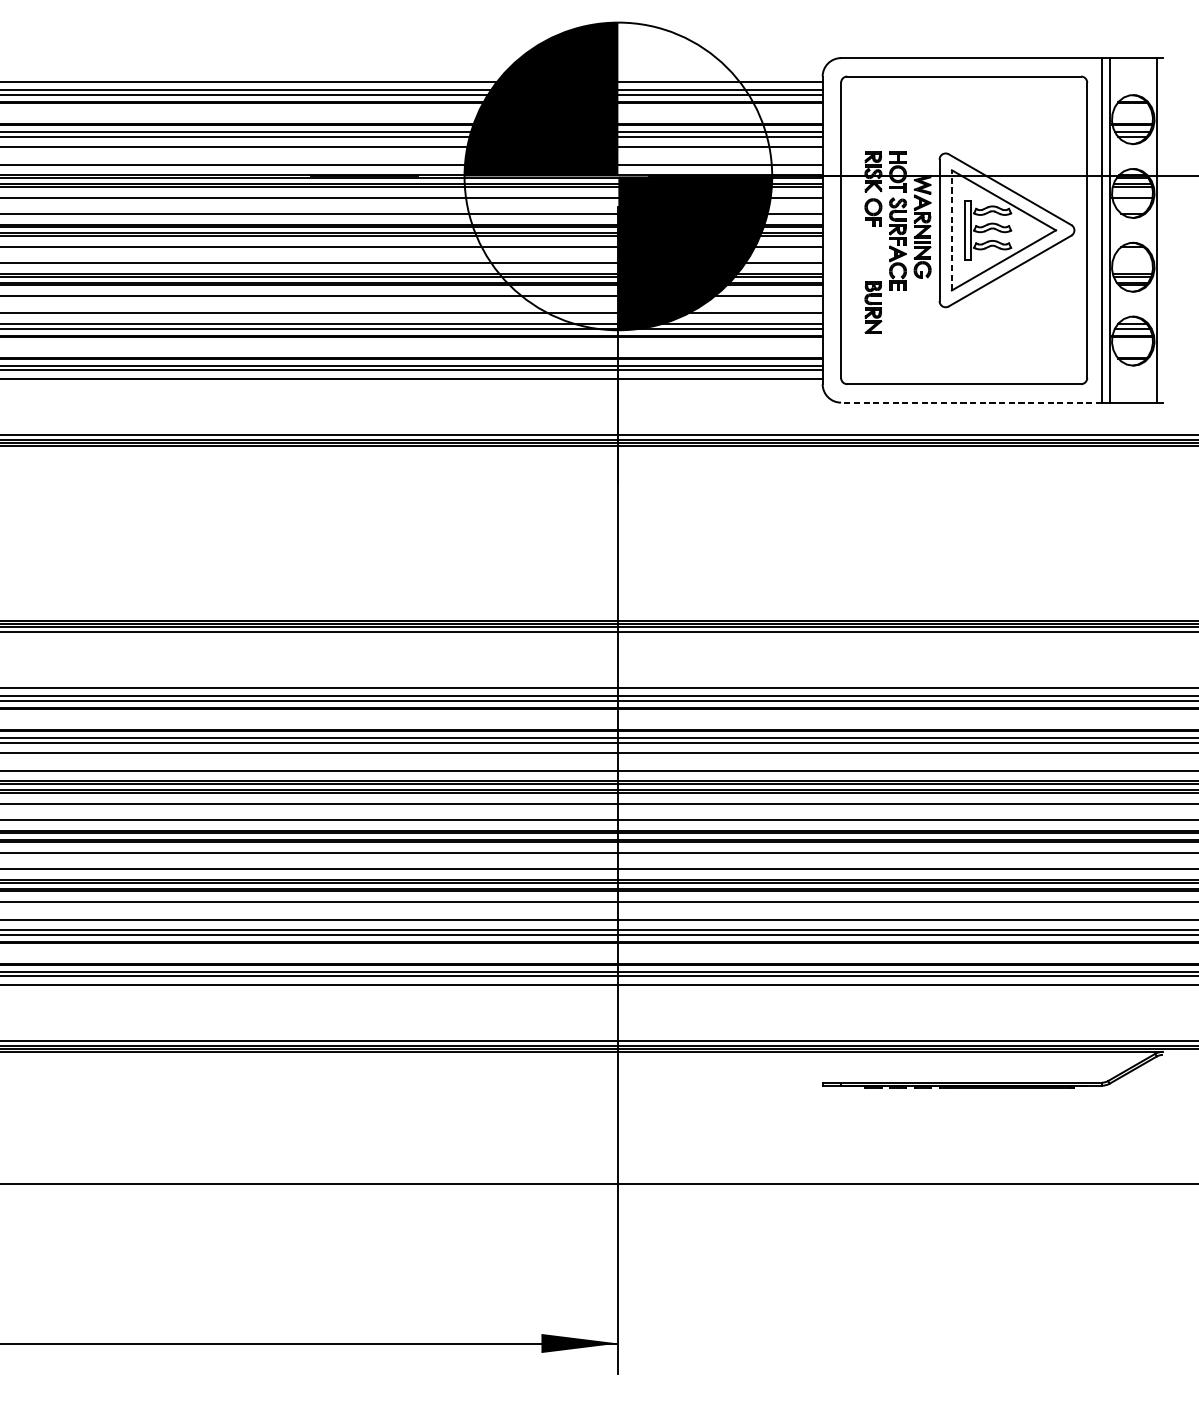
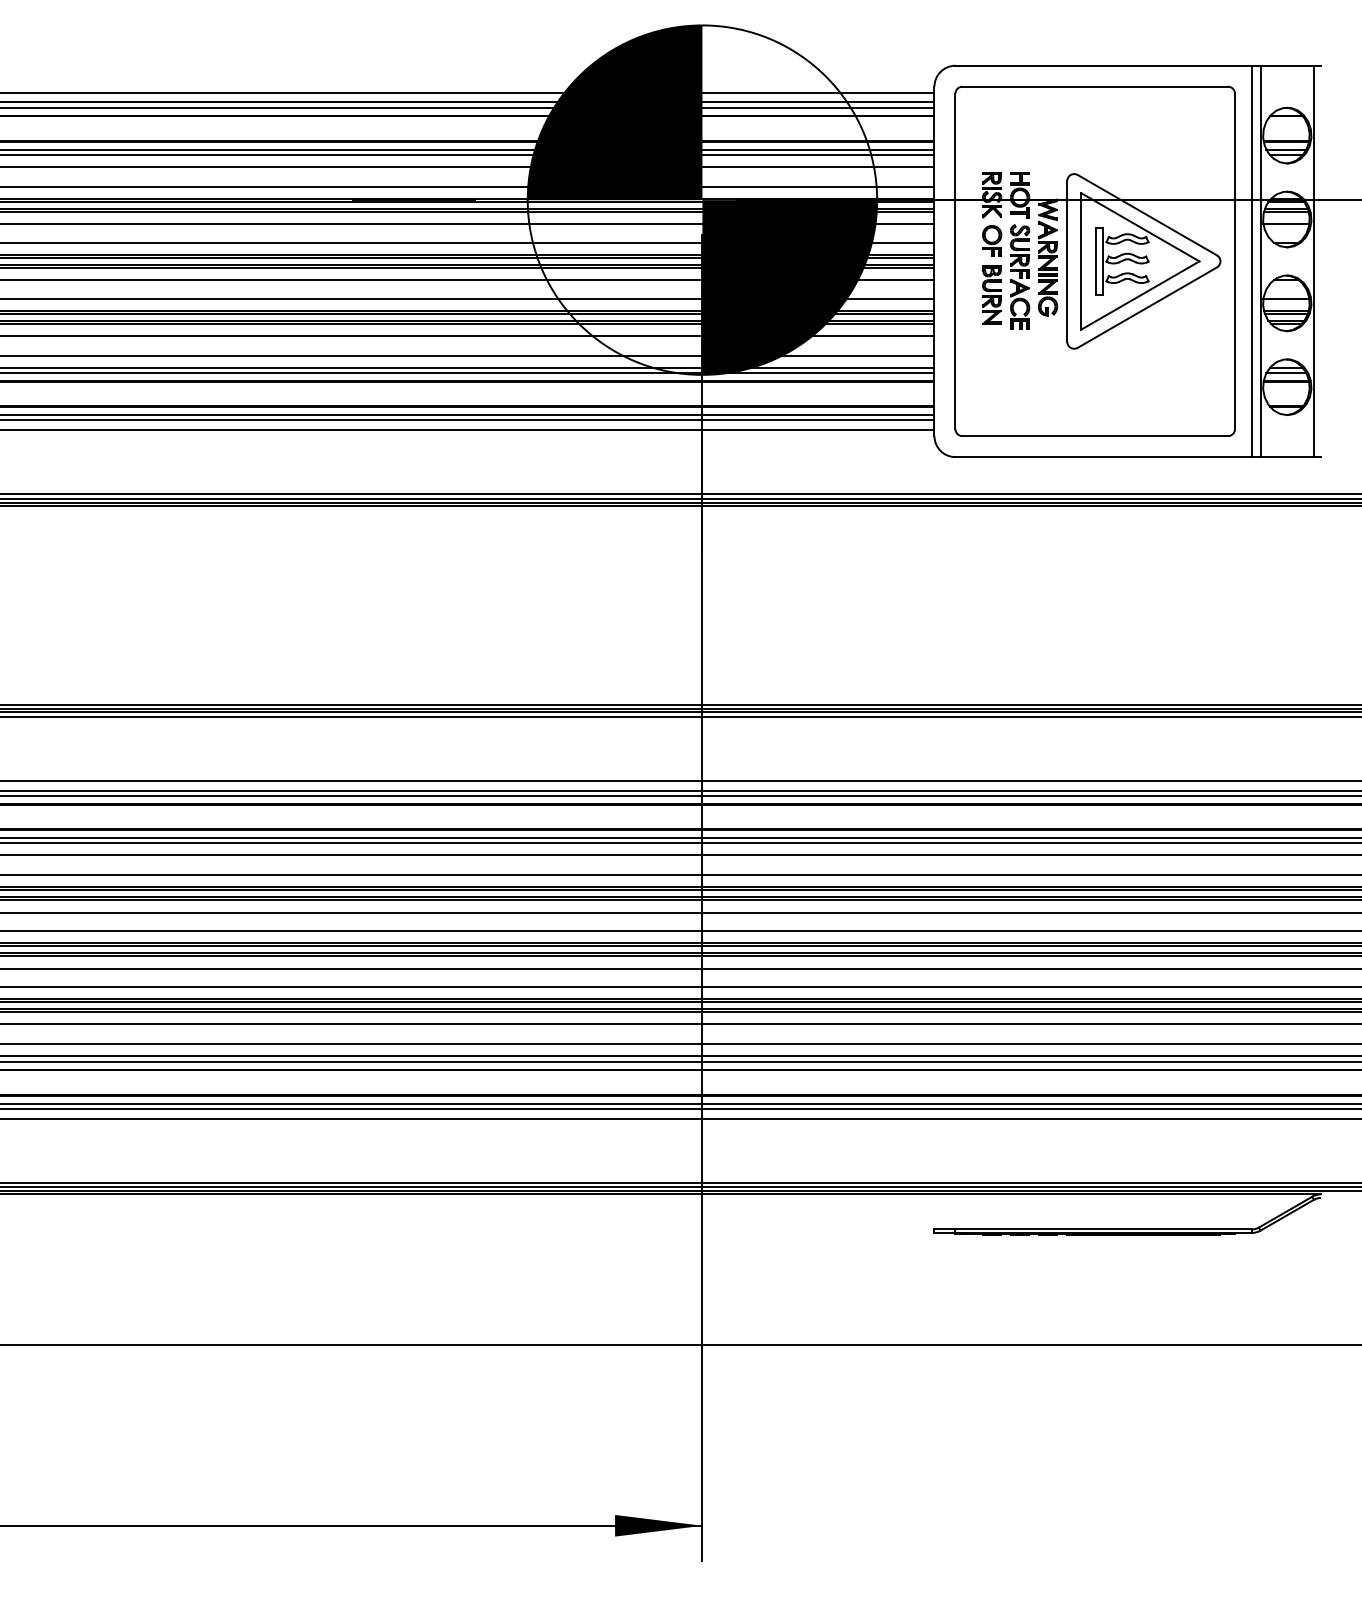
line: (952, 229) -> (1081, 260), dashed -> solid
line: (1132, 263) -> (1286, 298), added
part: (872, 307) -> (991, 294), moved
line: (971, 403) -> (1103, 457), dashed -> solid

